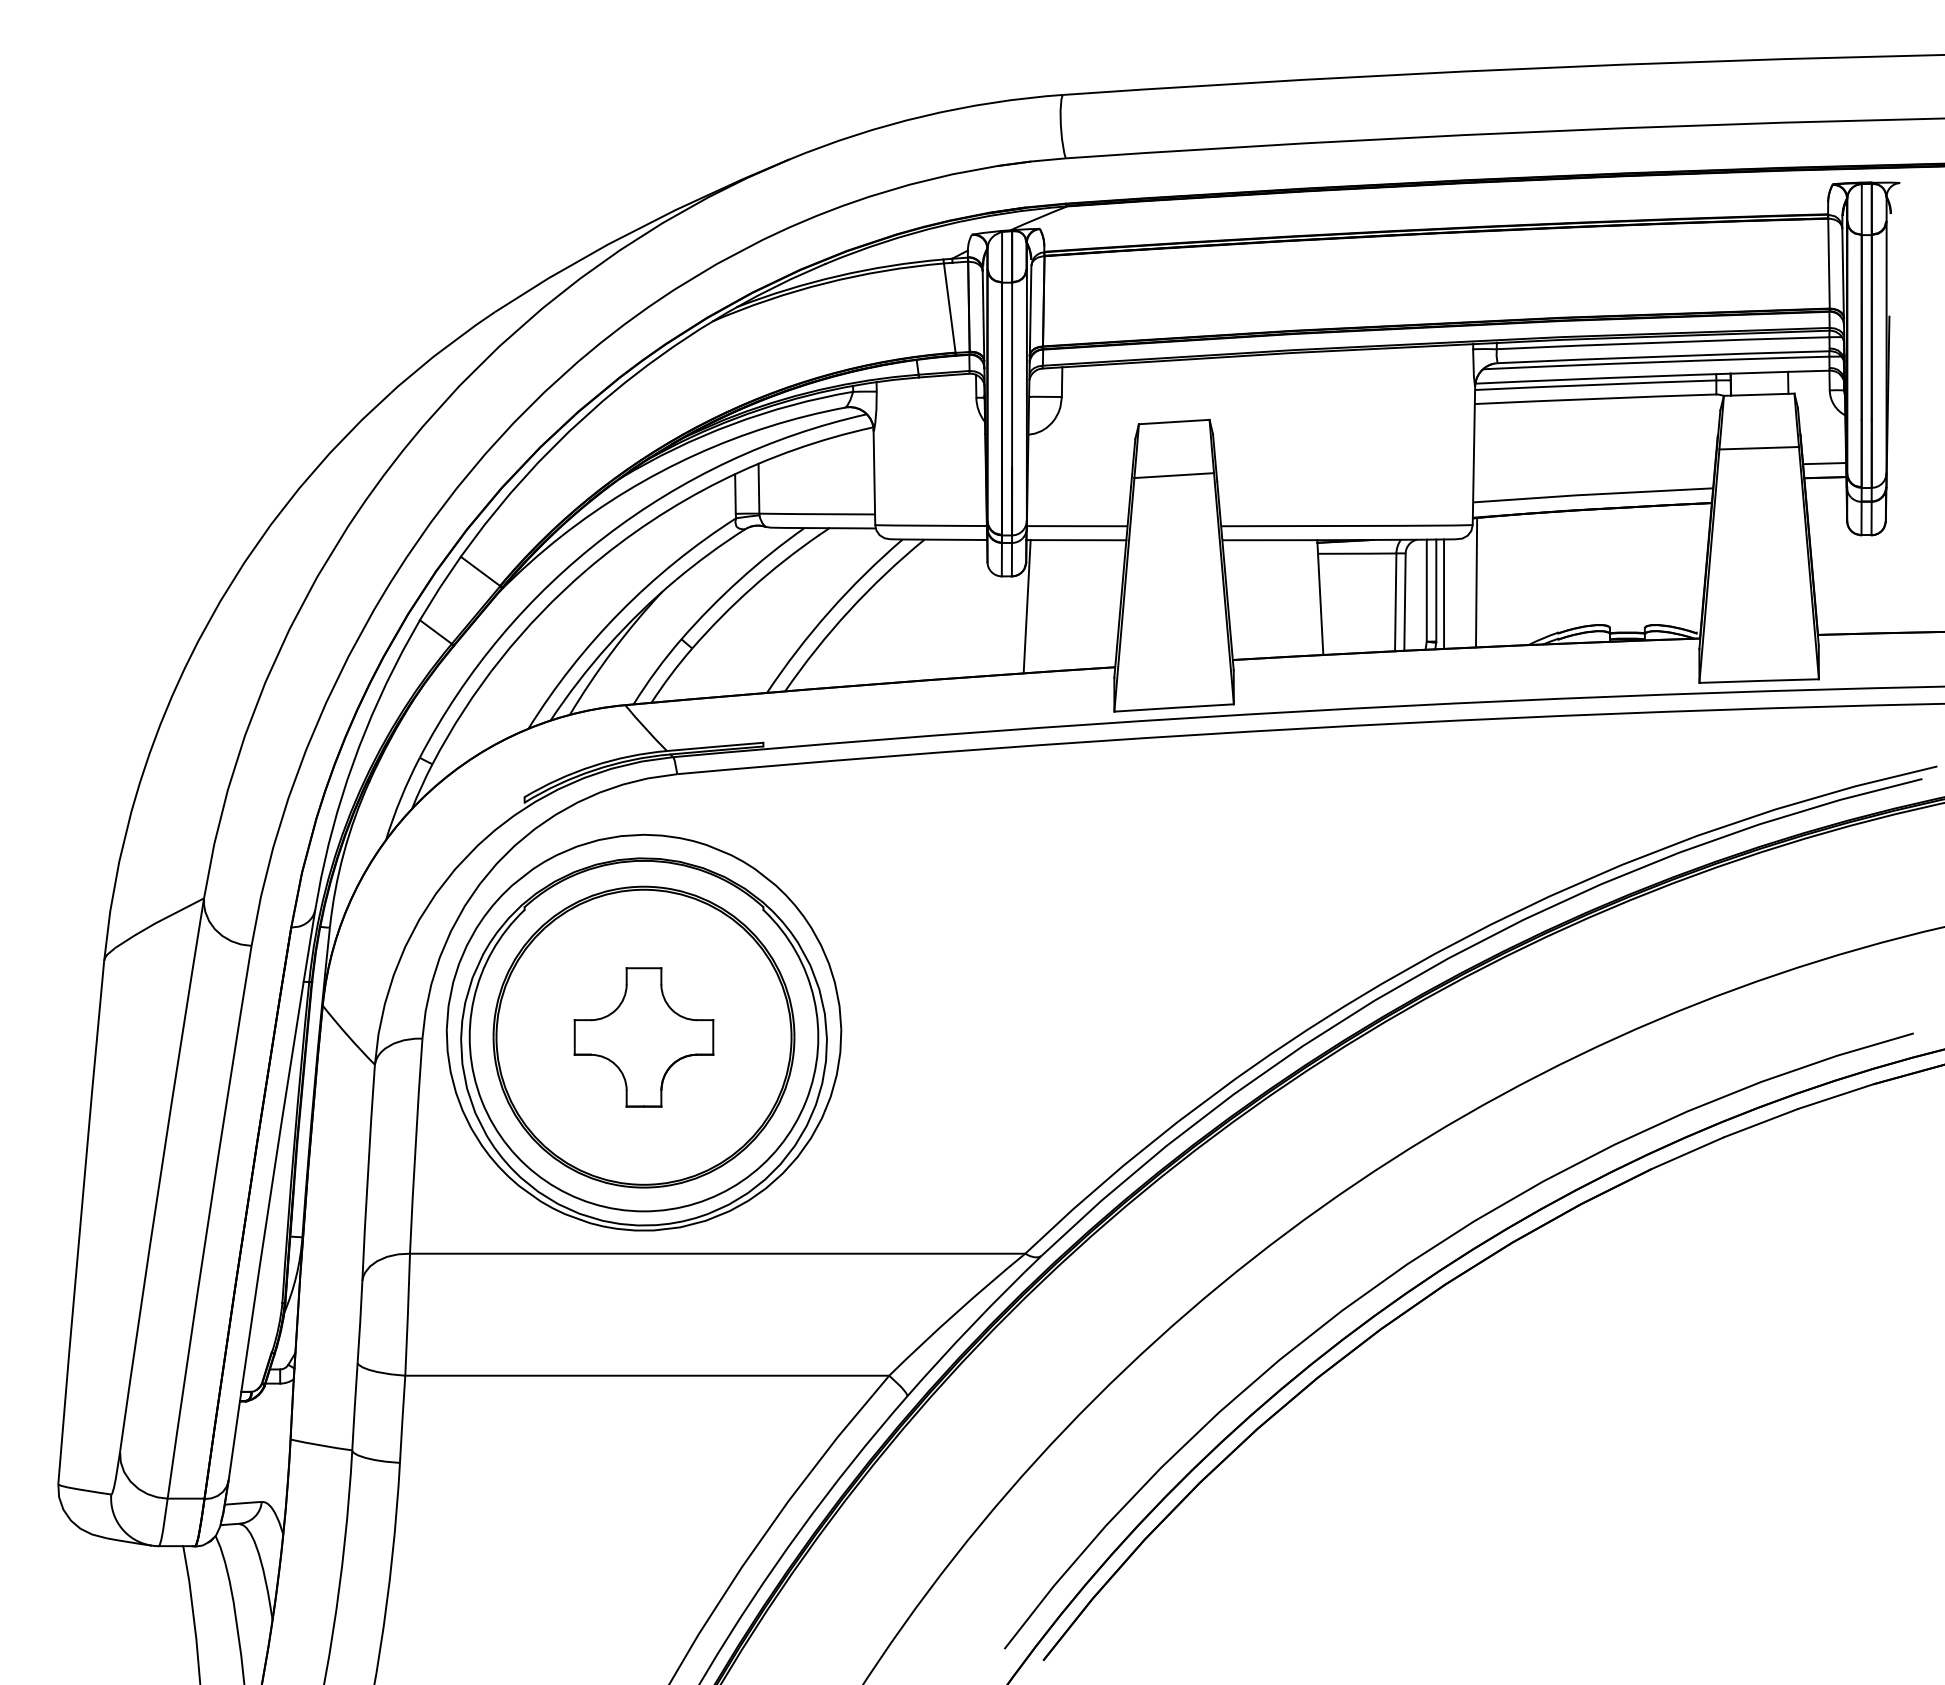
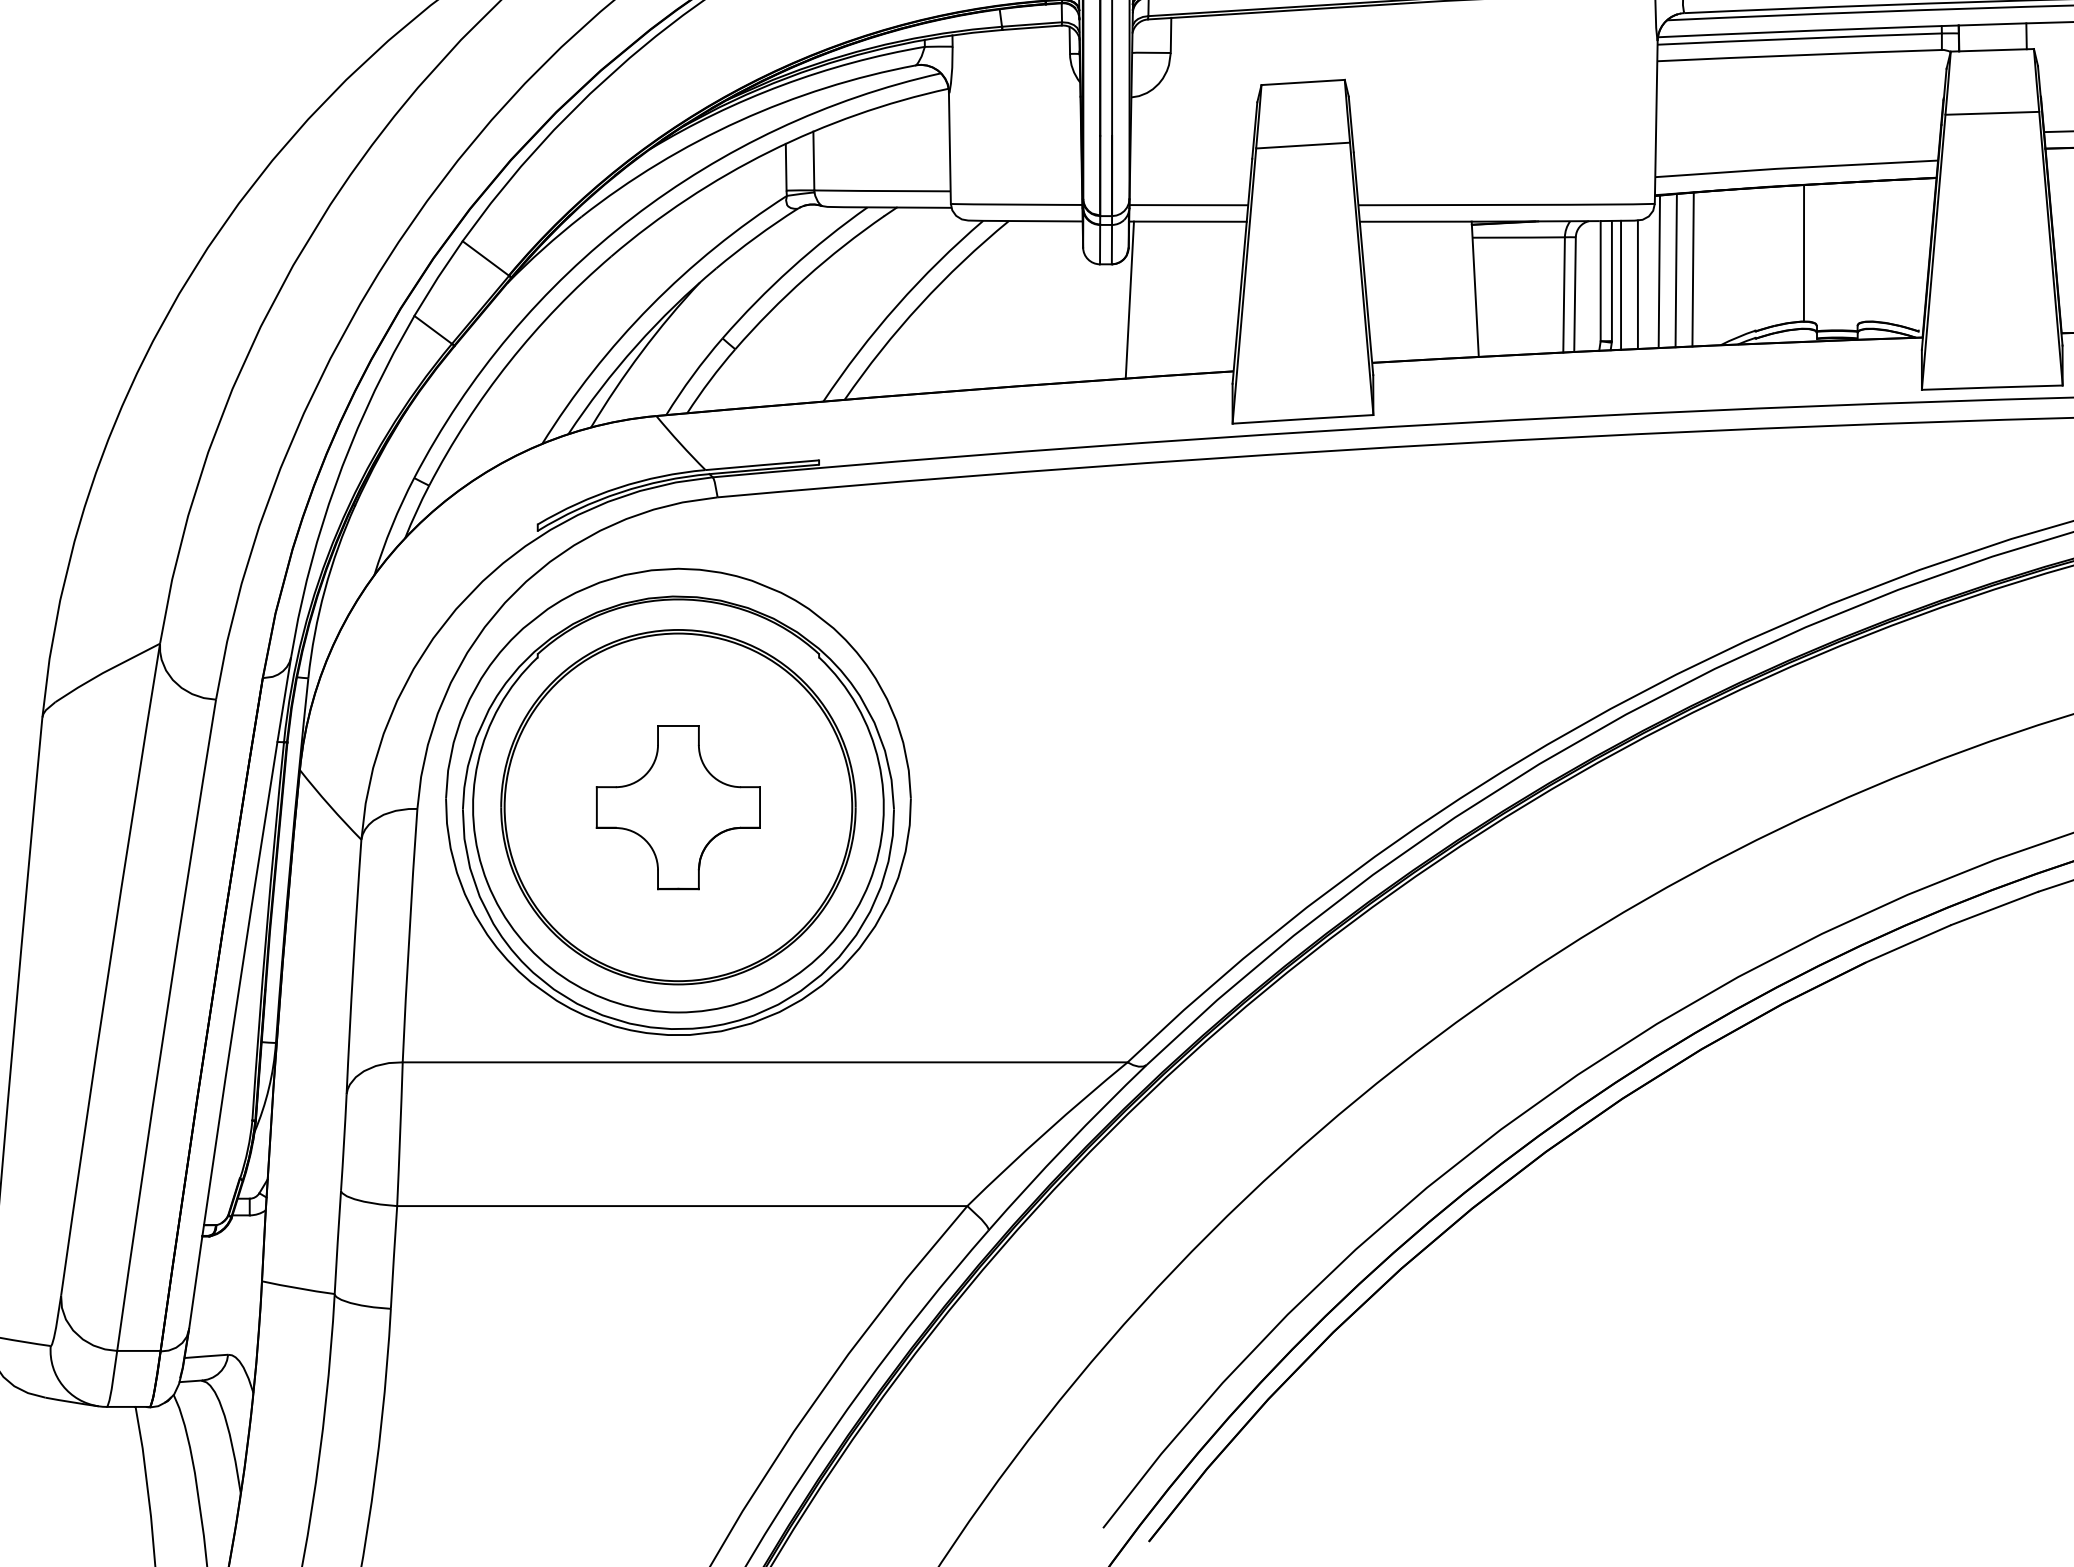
line: (1599, 566) -> (1804, 252), added
line: (1504, 580) -> (1692, 269), added
line: (1490, 581) -> (1675, 270), added
line: (1458, 593) -> (1638, 284), added

